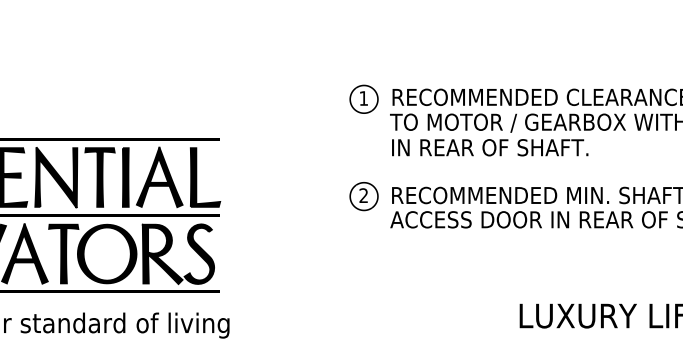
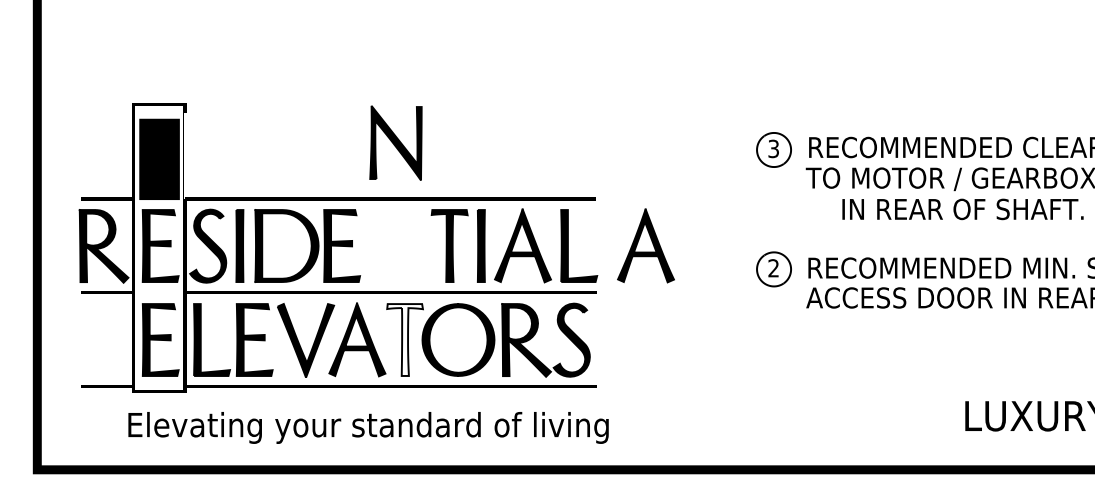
text: (363, 98) -> (773, 148), 1 -> 3
text: (489, 147) -> (962, 209), moved
part: (55, 177) -> (395, 142), moved
part: (259, 177) -> (645, 245), added
fill: (63, 253) -> (404, 339), removed

